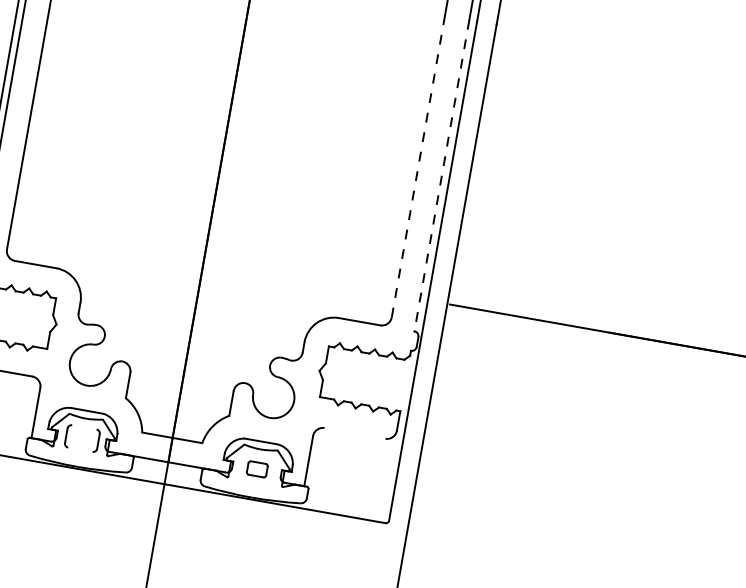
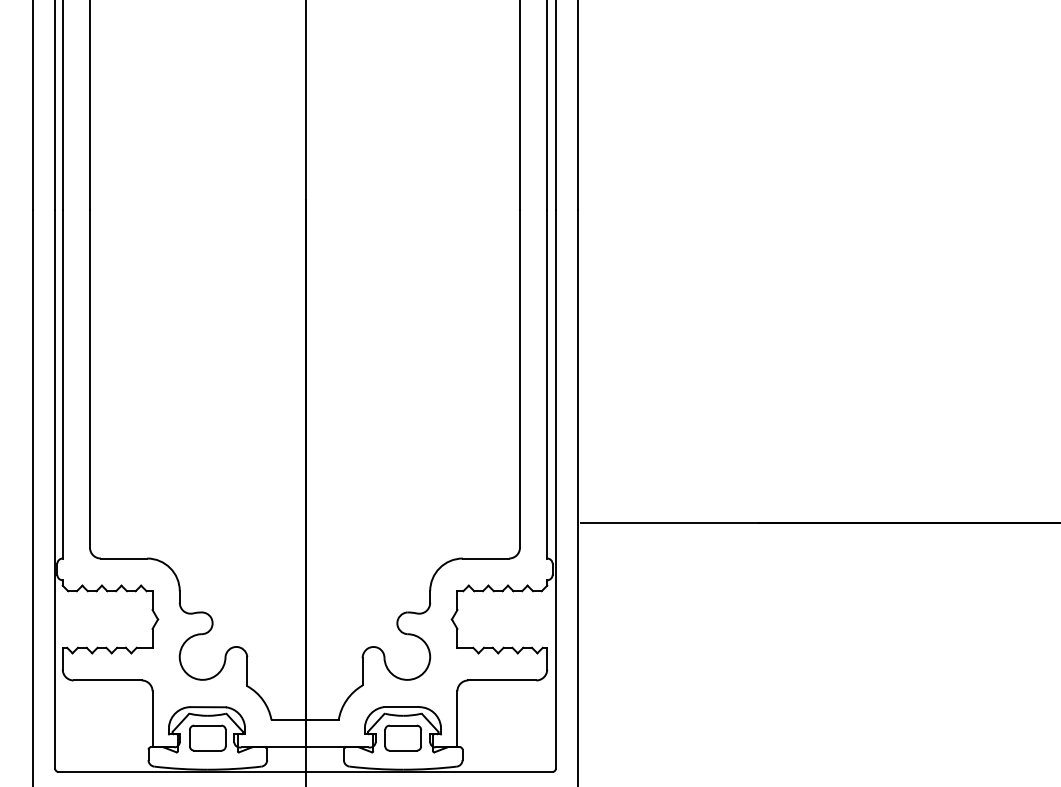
line: (417, 166) -> (519, 379), dashed -> solid
line: (442, 175) -> (547, 384), dashed -> solid
line: (84, 427) -> (207, 725), added
line: (355, 433) -> (502, 680), added
line: (80, 449) -> (207, 750), added
part: (257, 468) -> (403, 737), size x1.67

